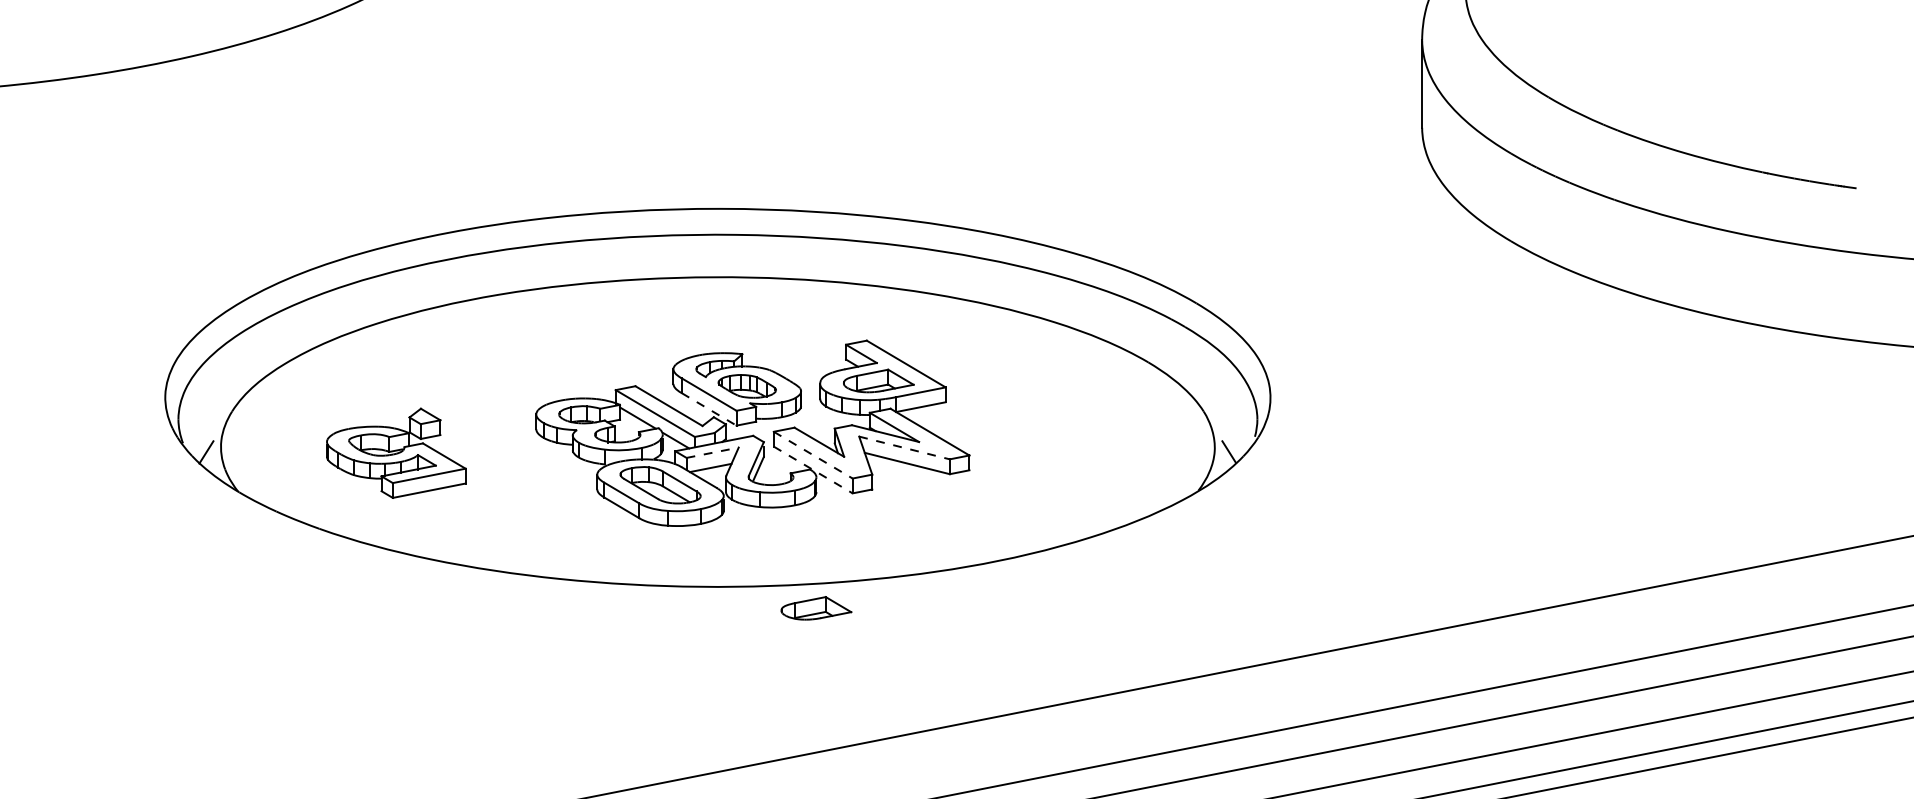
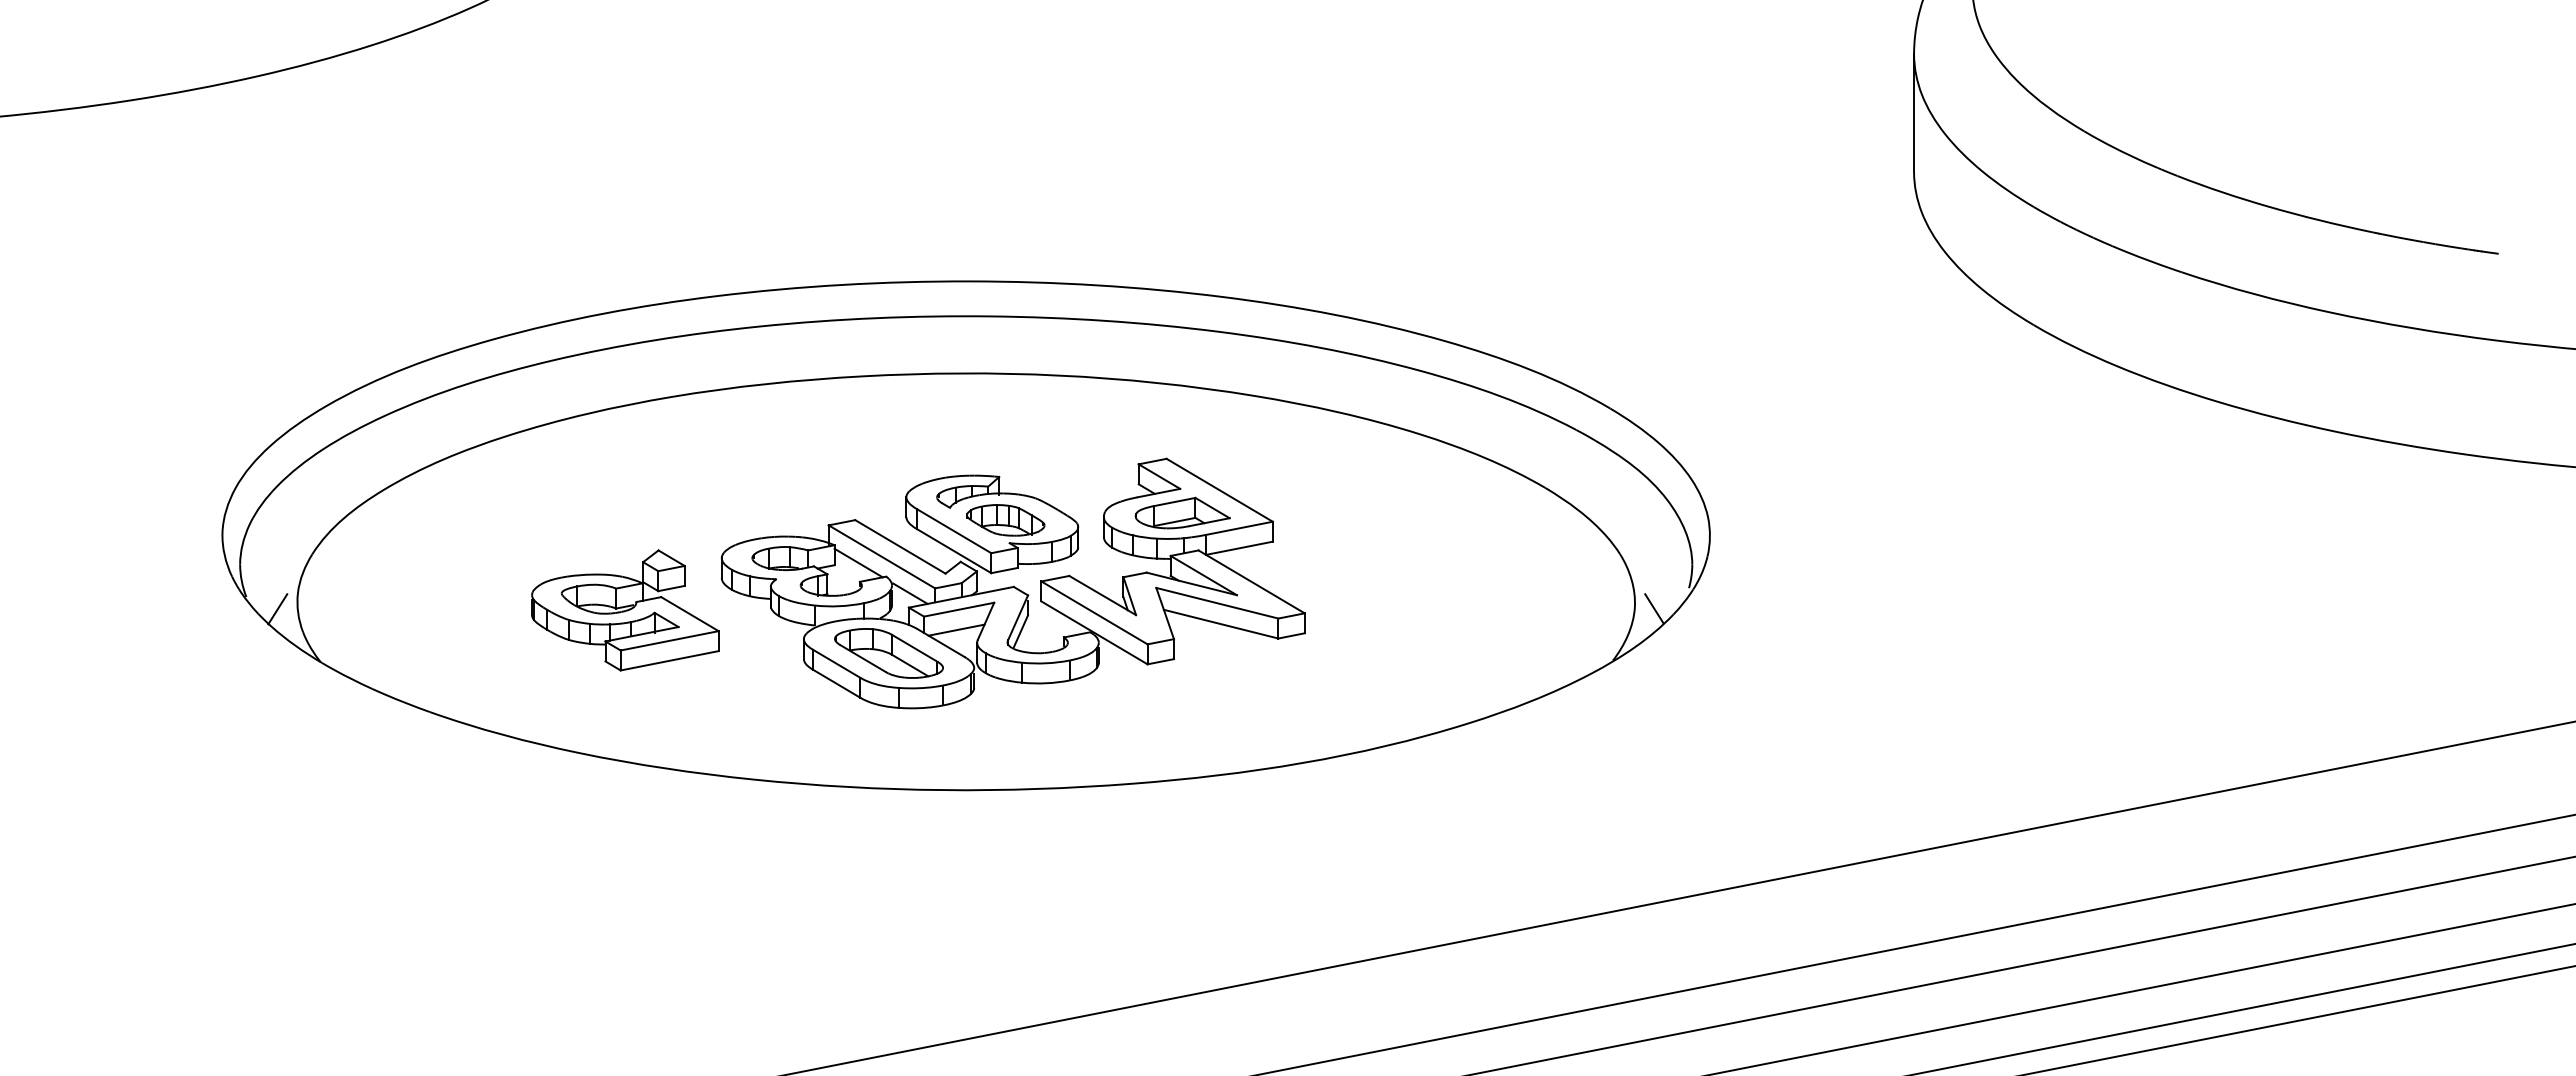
line: (709, 409) -> (954, 551), dashed -> solid
line: (904, 448) -> (1217, 603), dashed -> solid
line: (712, 452) -> (959, 609), dashed -> solid
part: (396, 453) -> (625, 610), moved
line: (813, 454) -> (1094, 612), dashed -> solid
line: (813, 469) -> (1094, 632), dashed -> solid
part: (816, 607) -> (1098, 818), removed

